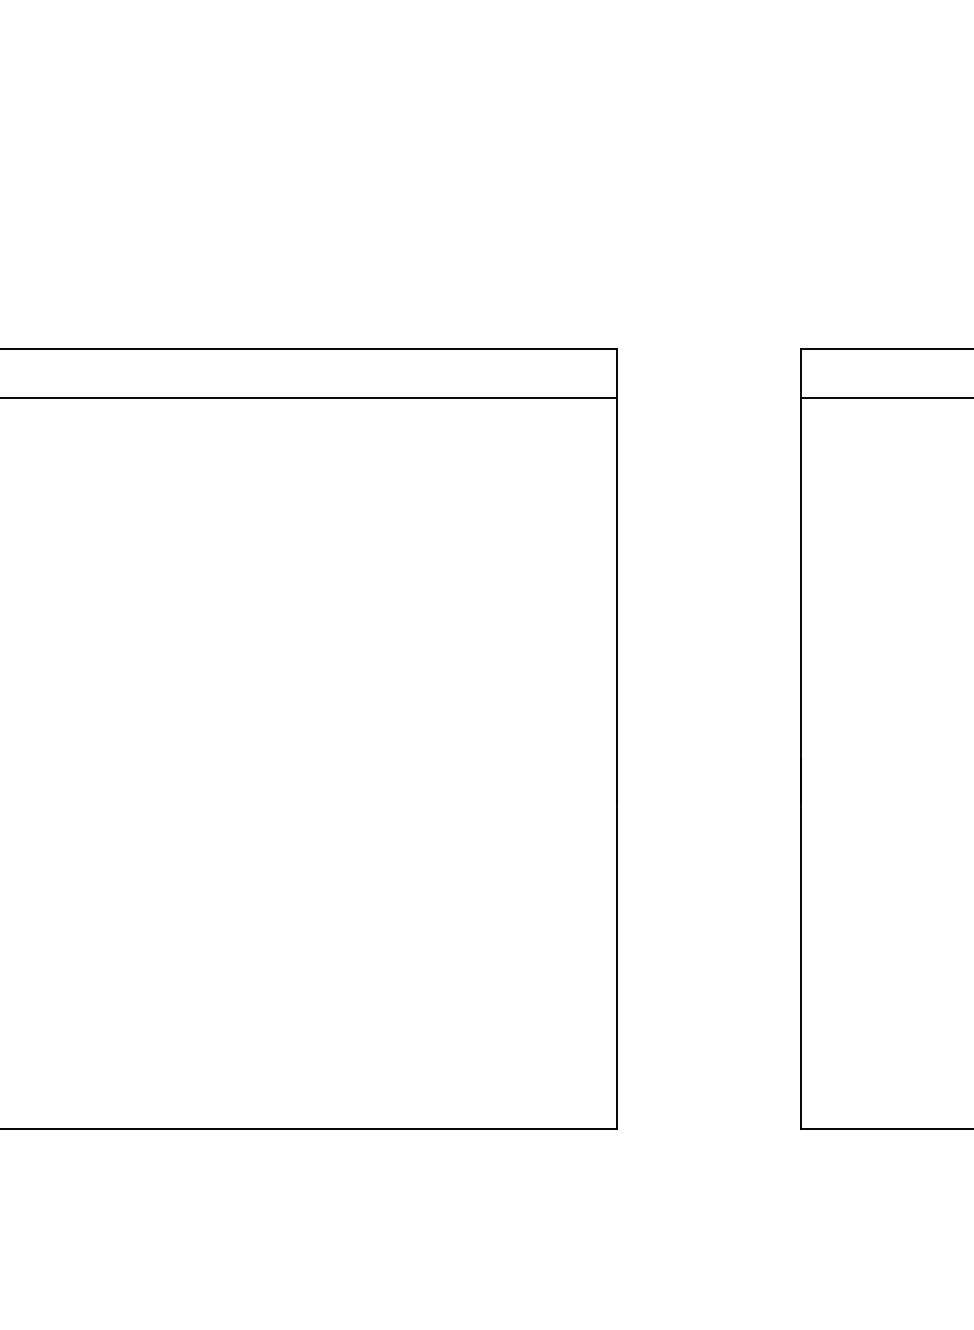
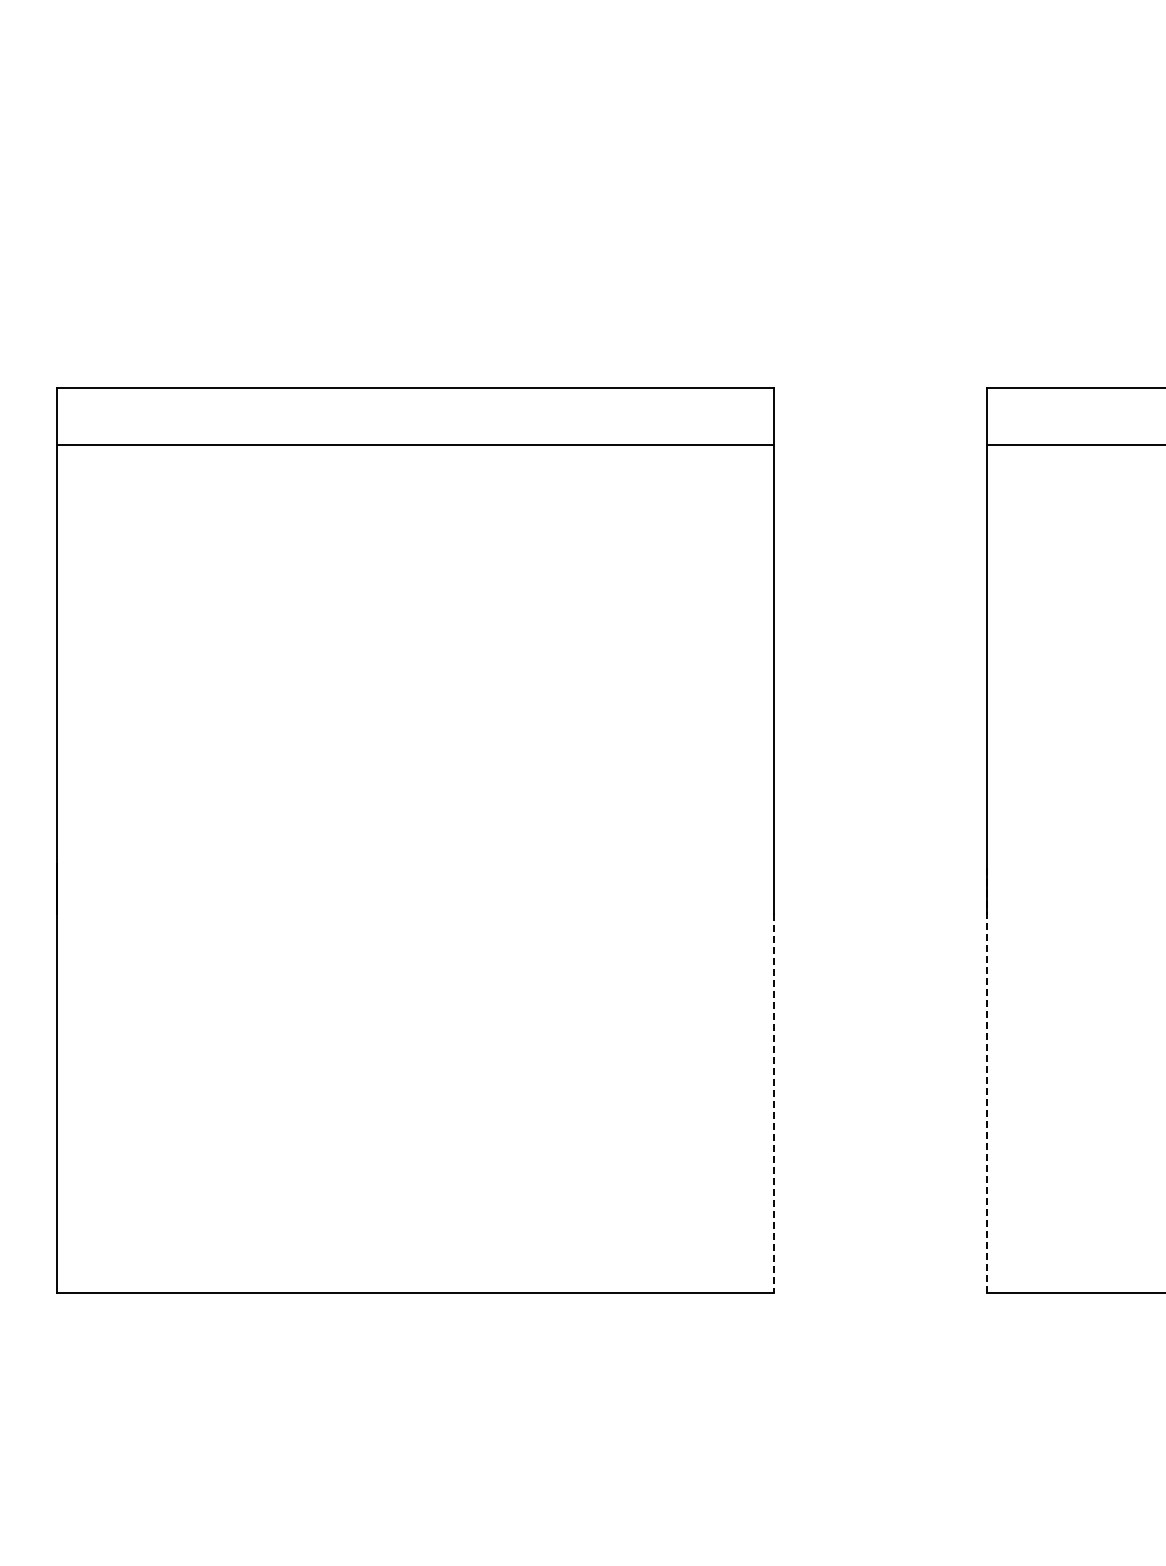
line: (801, 943) -> (987, 1078), solid -> dashed
line: (616, 965) -> (773, 1104), solid -> dashed

